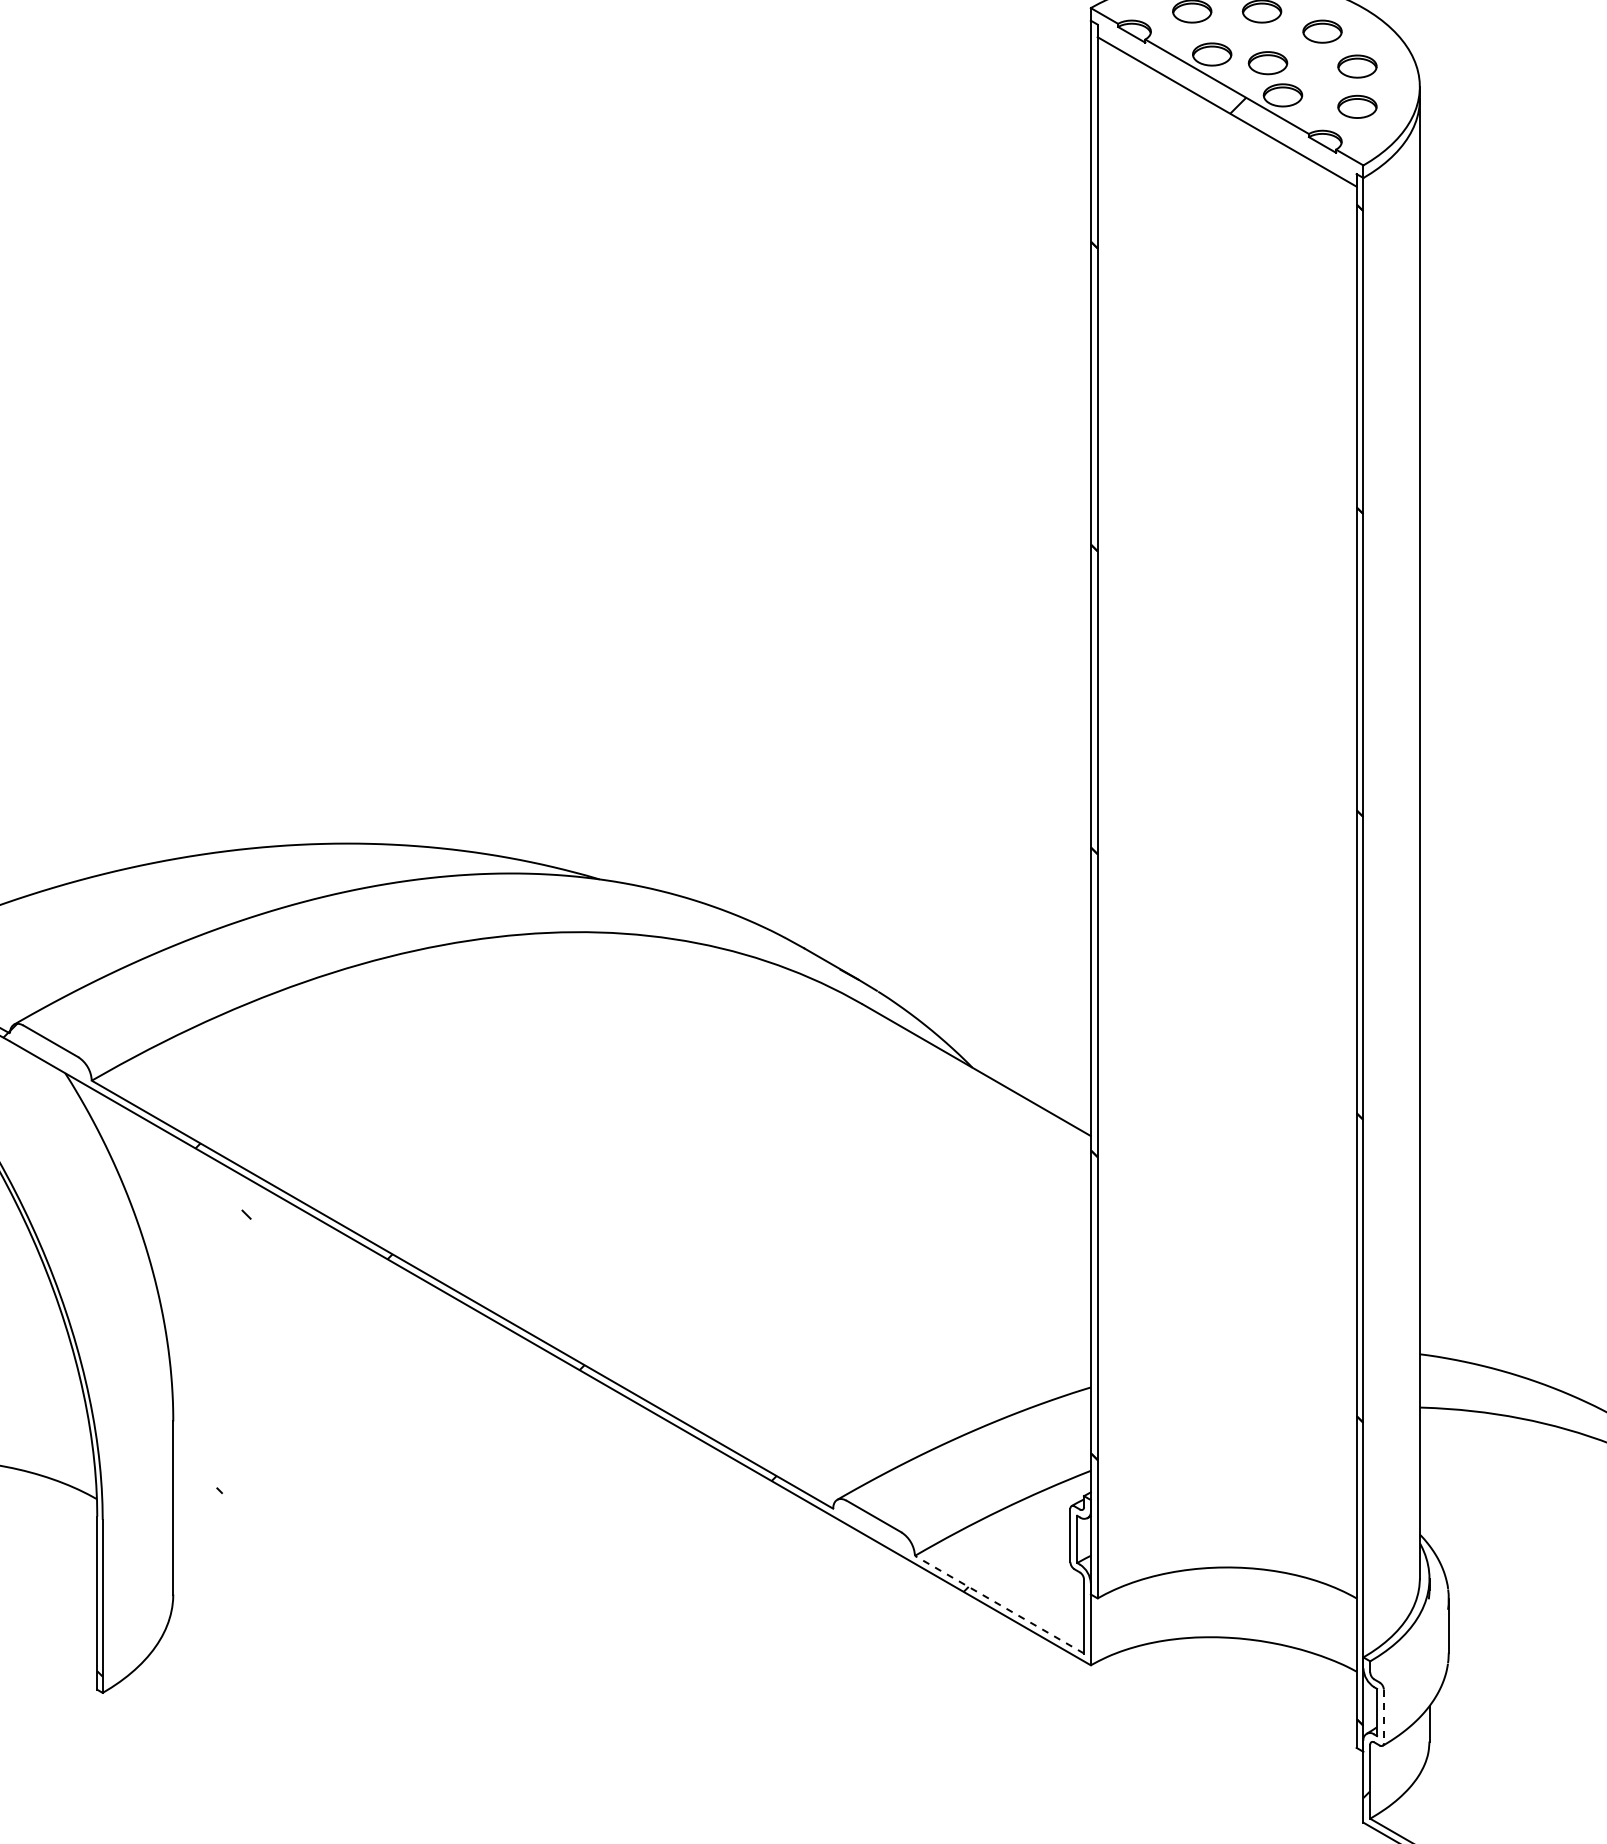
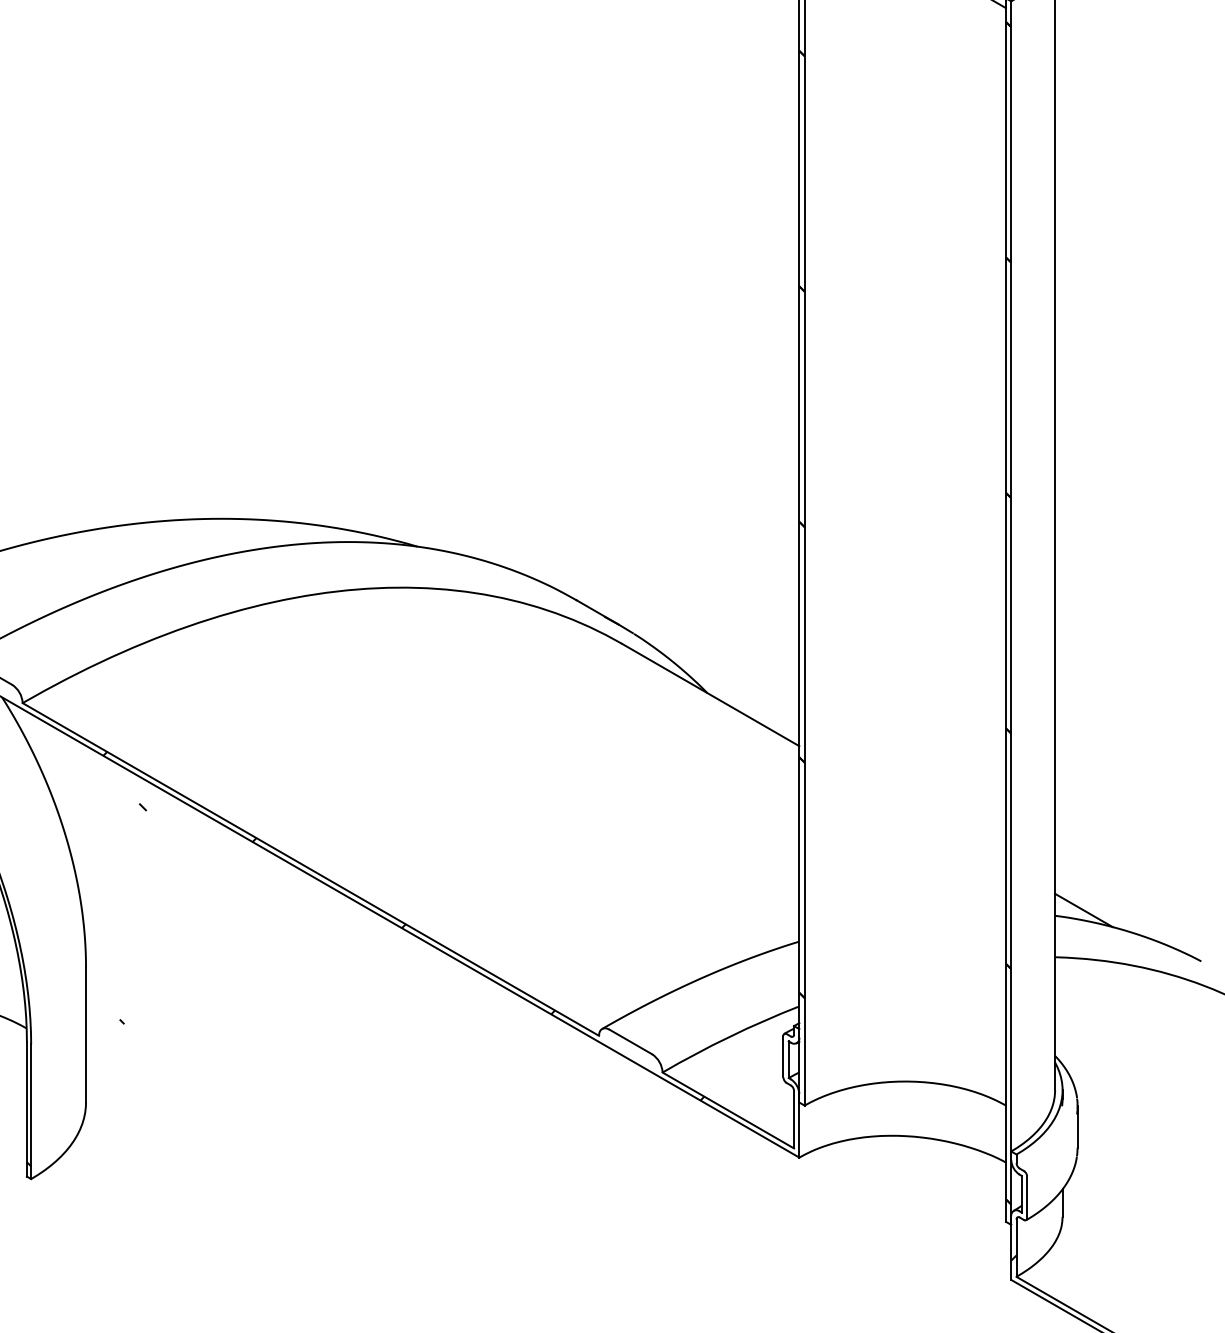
line: (1456, 1347) -> (1083, 910), added
line: (999, 1604) -> (728, 1110), dashed -> solid
line: (1383, 1716) -> (1026, 1197), dashed -> solid

